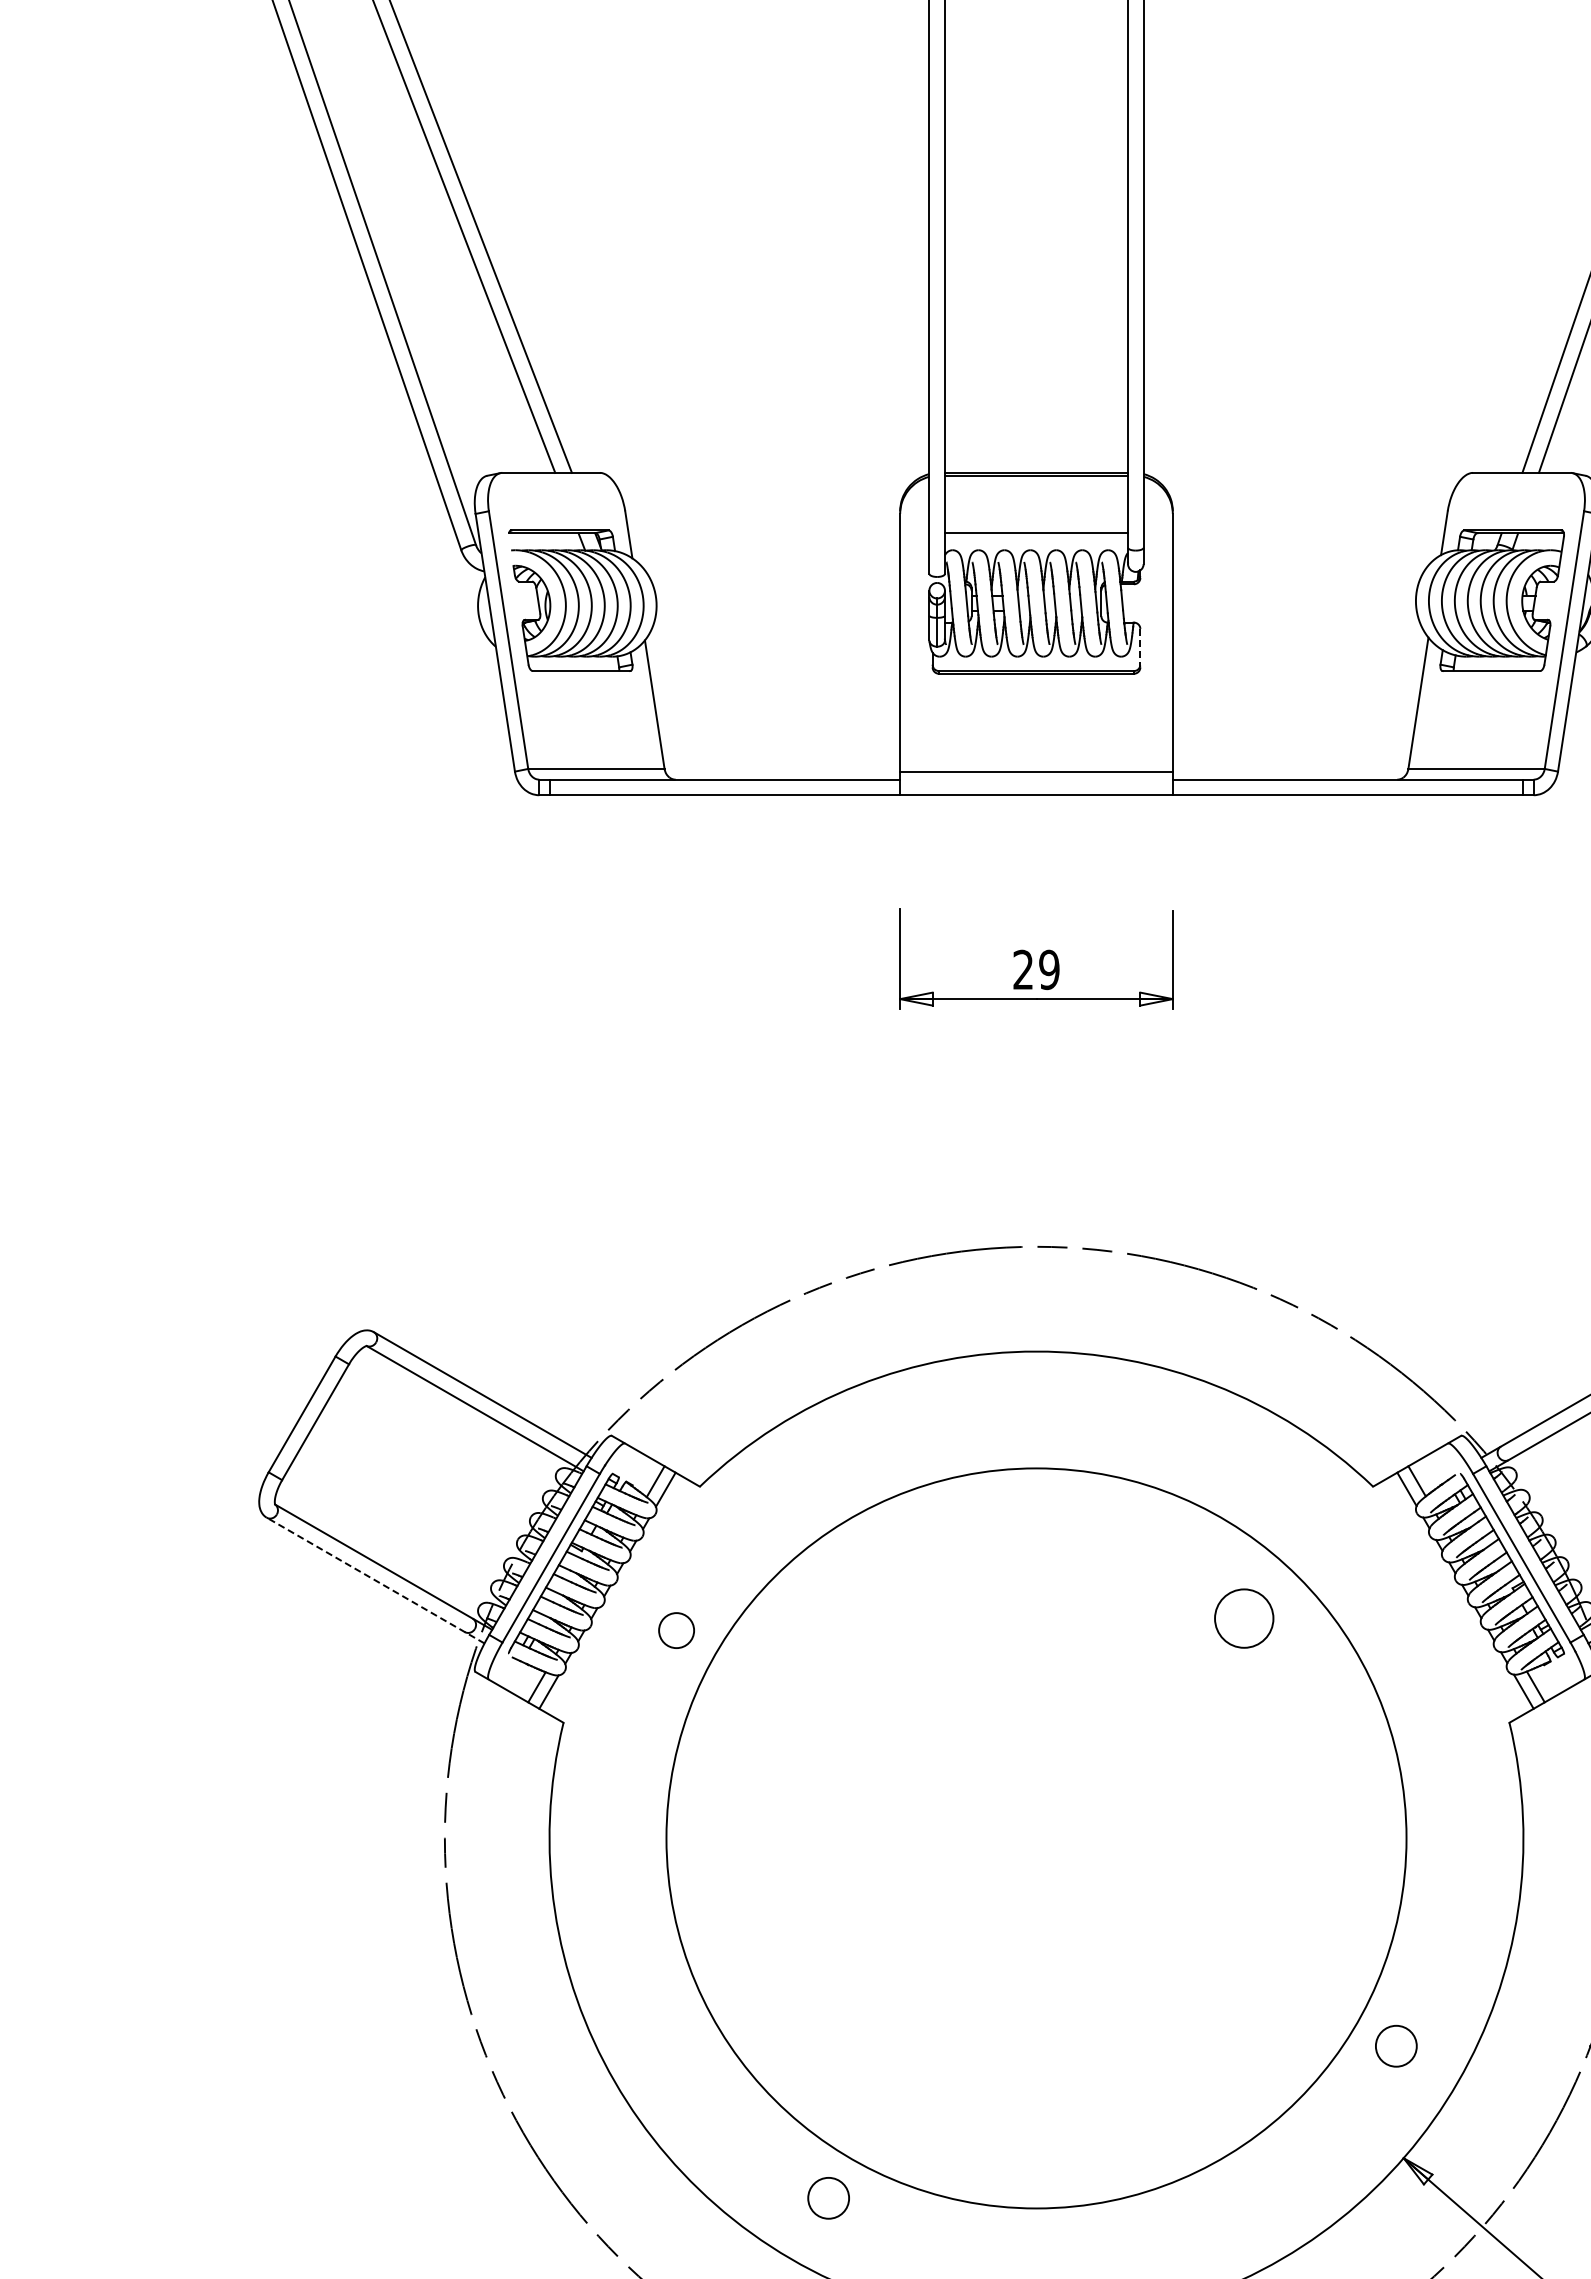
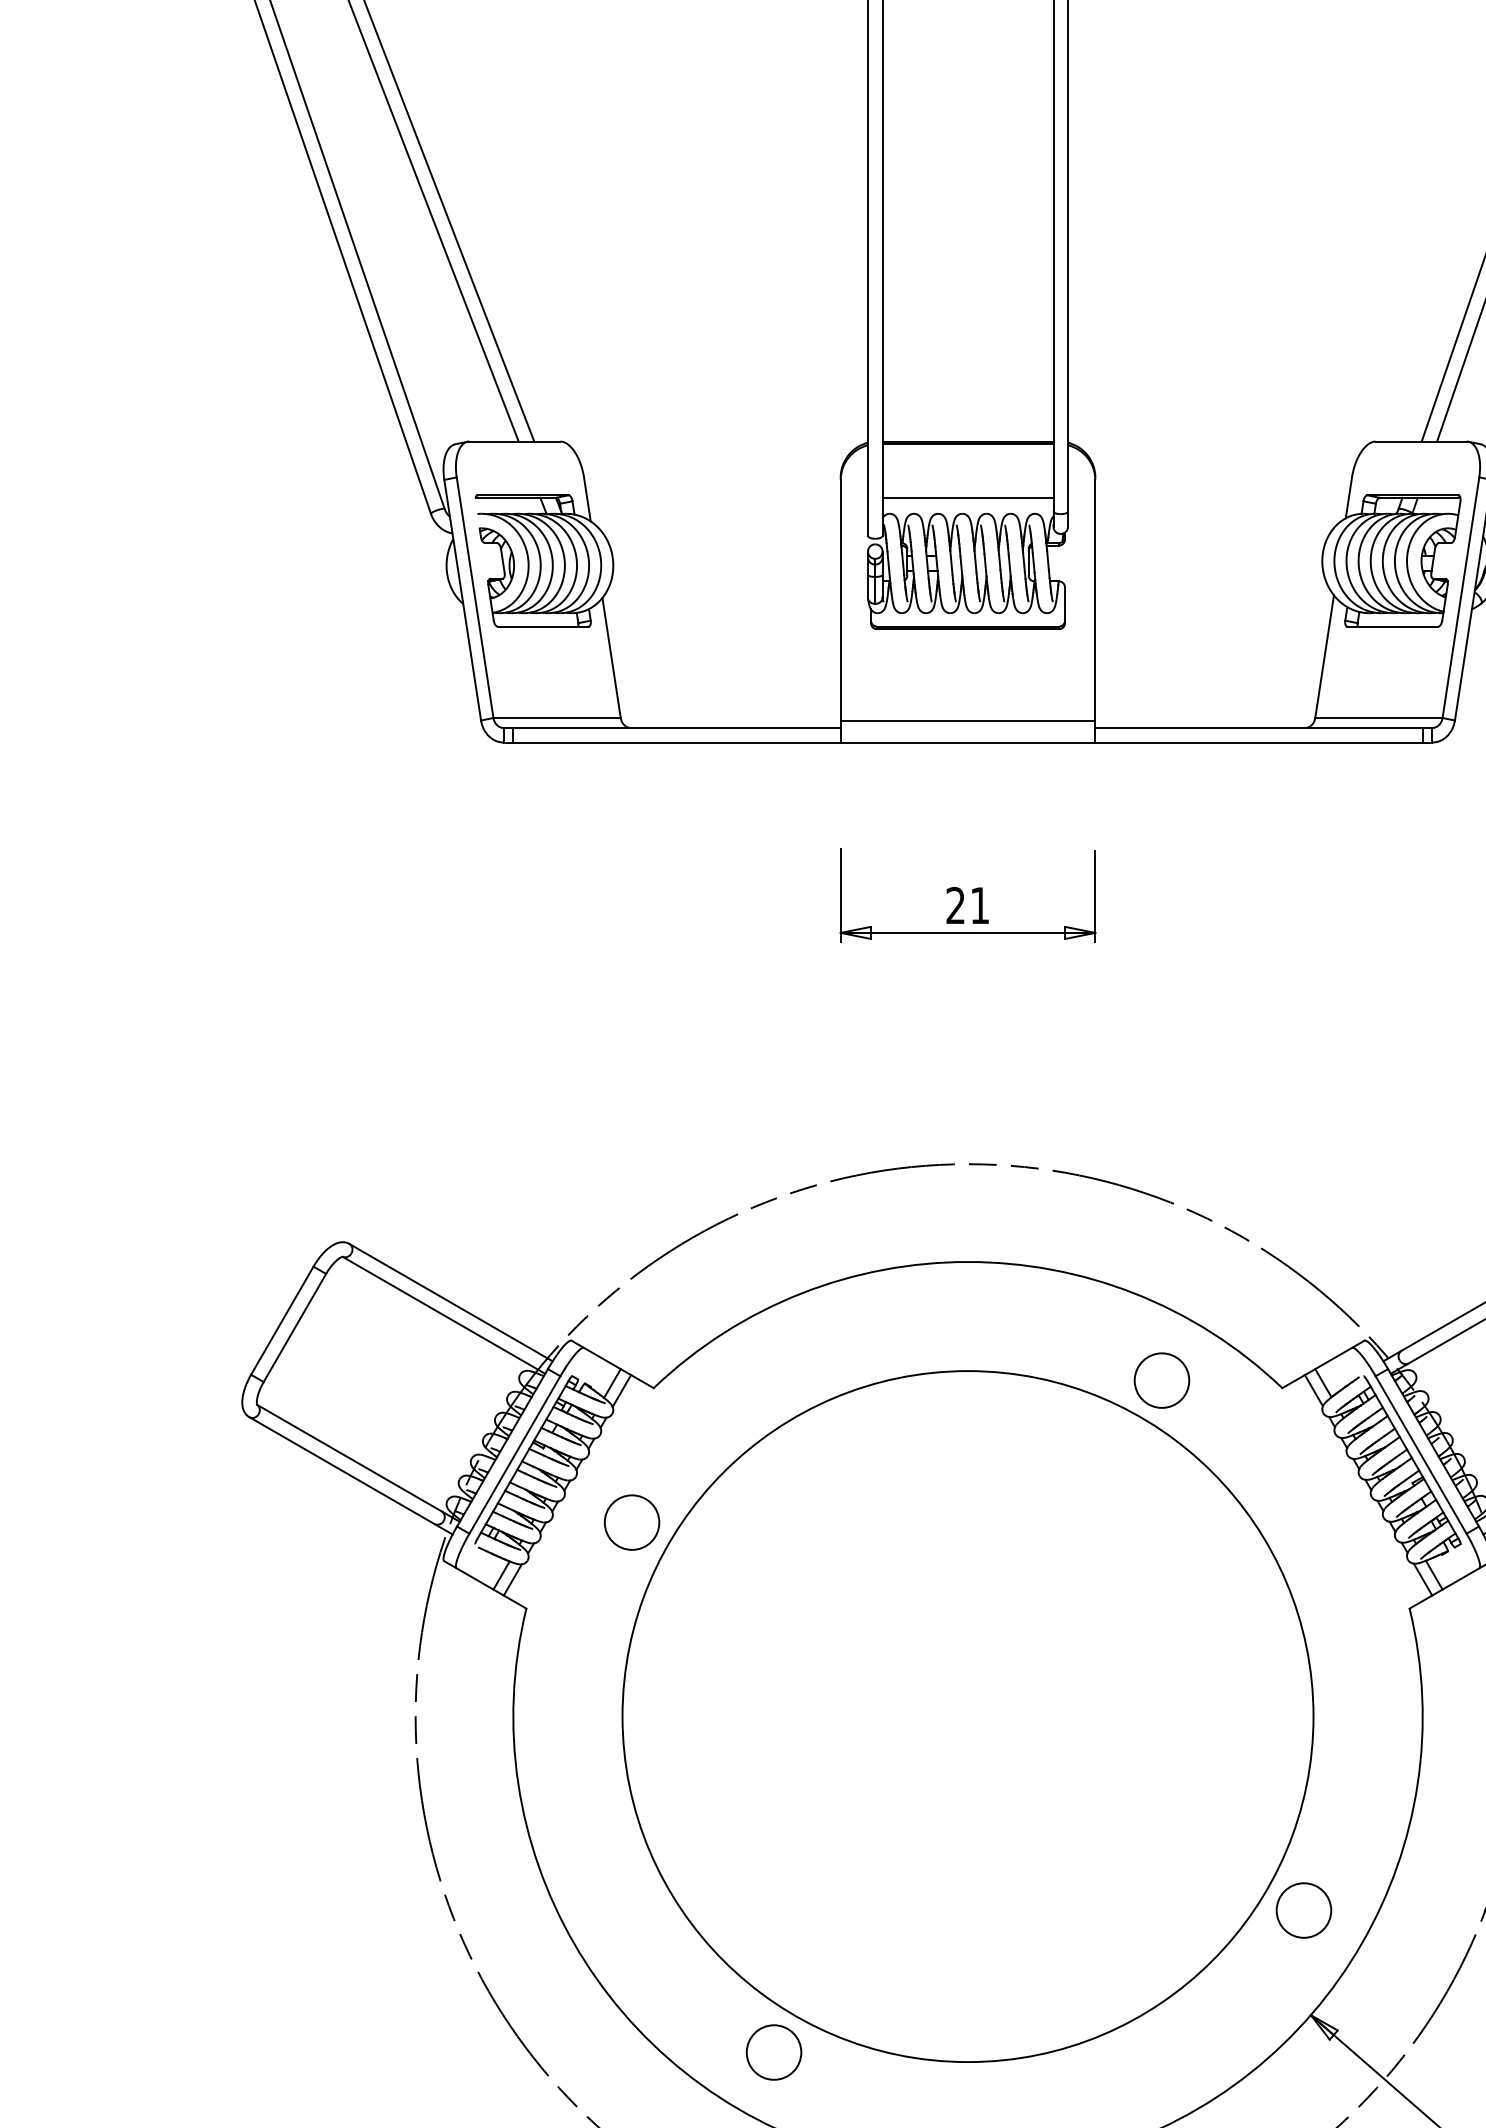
line: (1140, 648) -> (1065, 605), dashed -> solid
text: (1049, 969) -> (980, 905), 29 -> 21
line: (375, 1580) -> (350, 1475), dashed -> solid
circle: (1244, 1618) -> (1162, 1380), moved
circle: (676, 1630) -> (631, 1522), size x1.67
circle: (1396, 2046) -> (1304, 1910), size x1.43
circle: (828, 2198) -> (773, 2052), size x1.43

